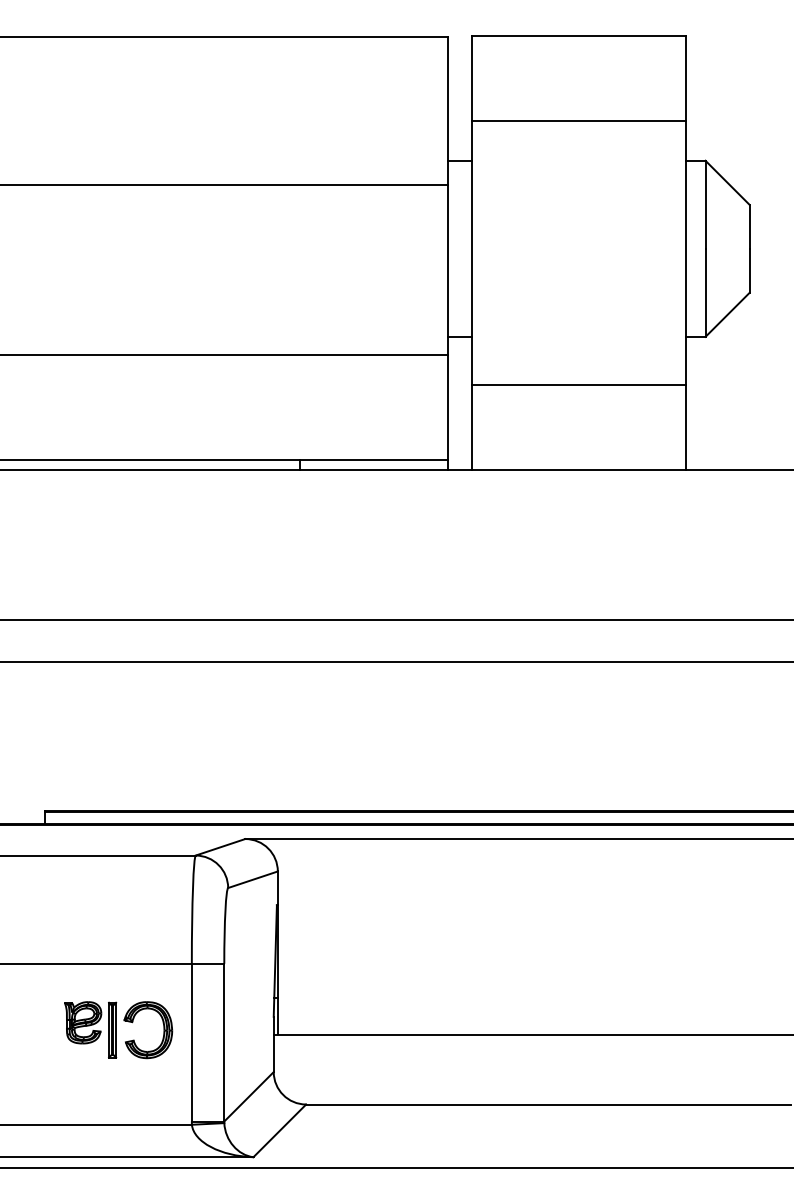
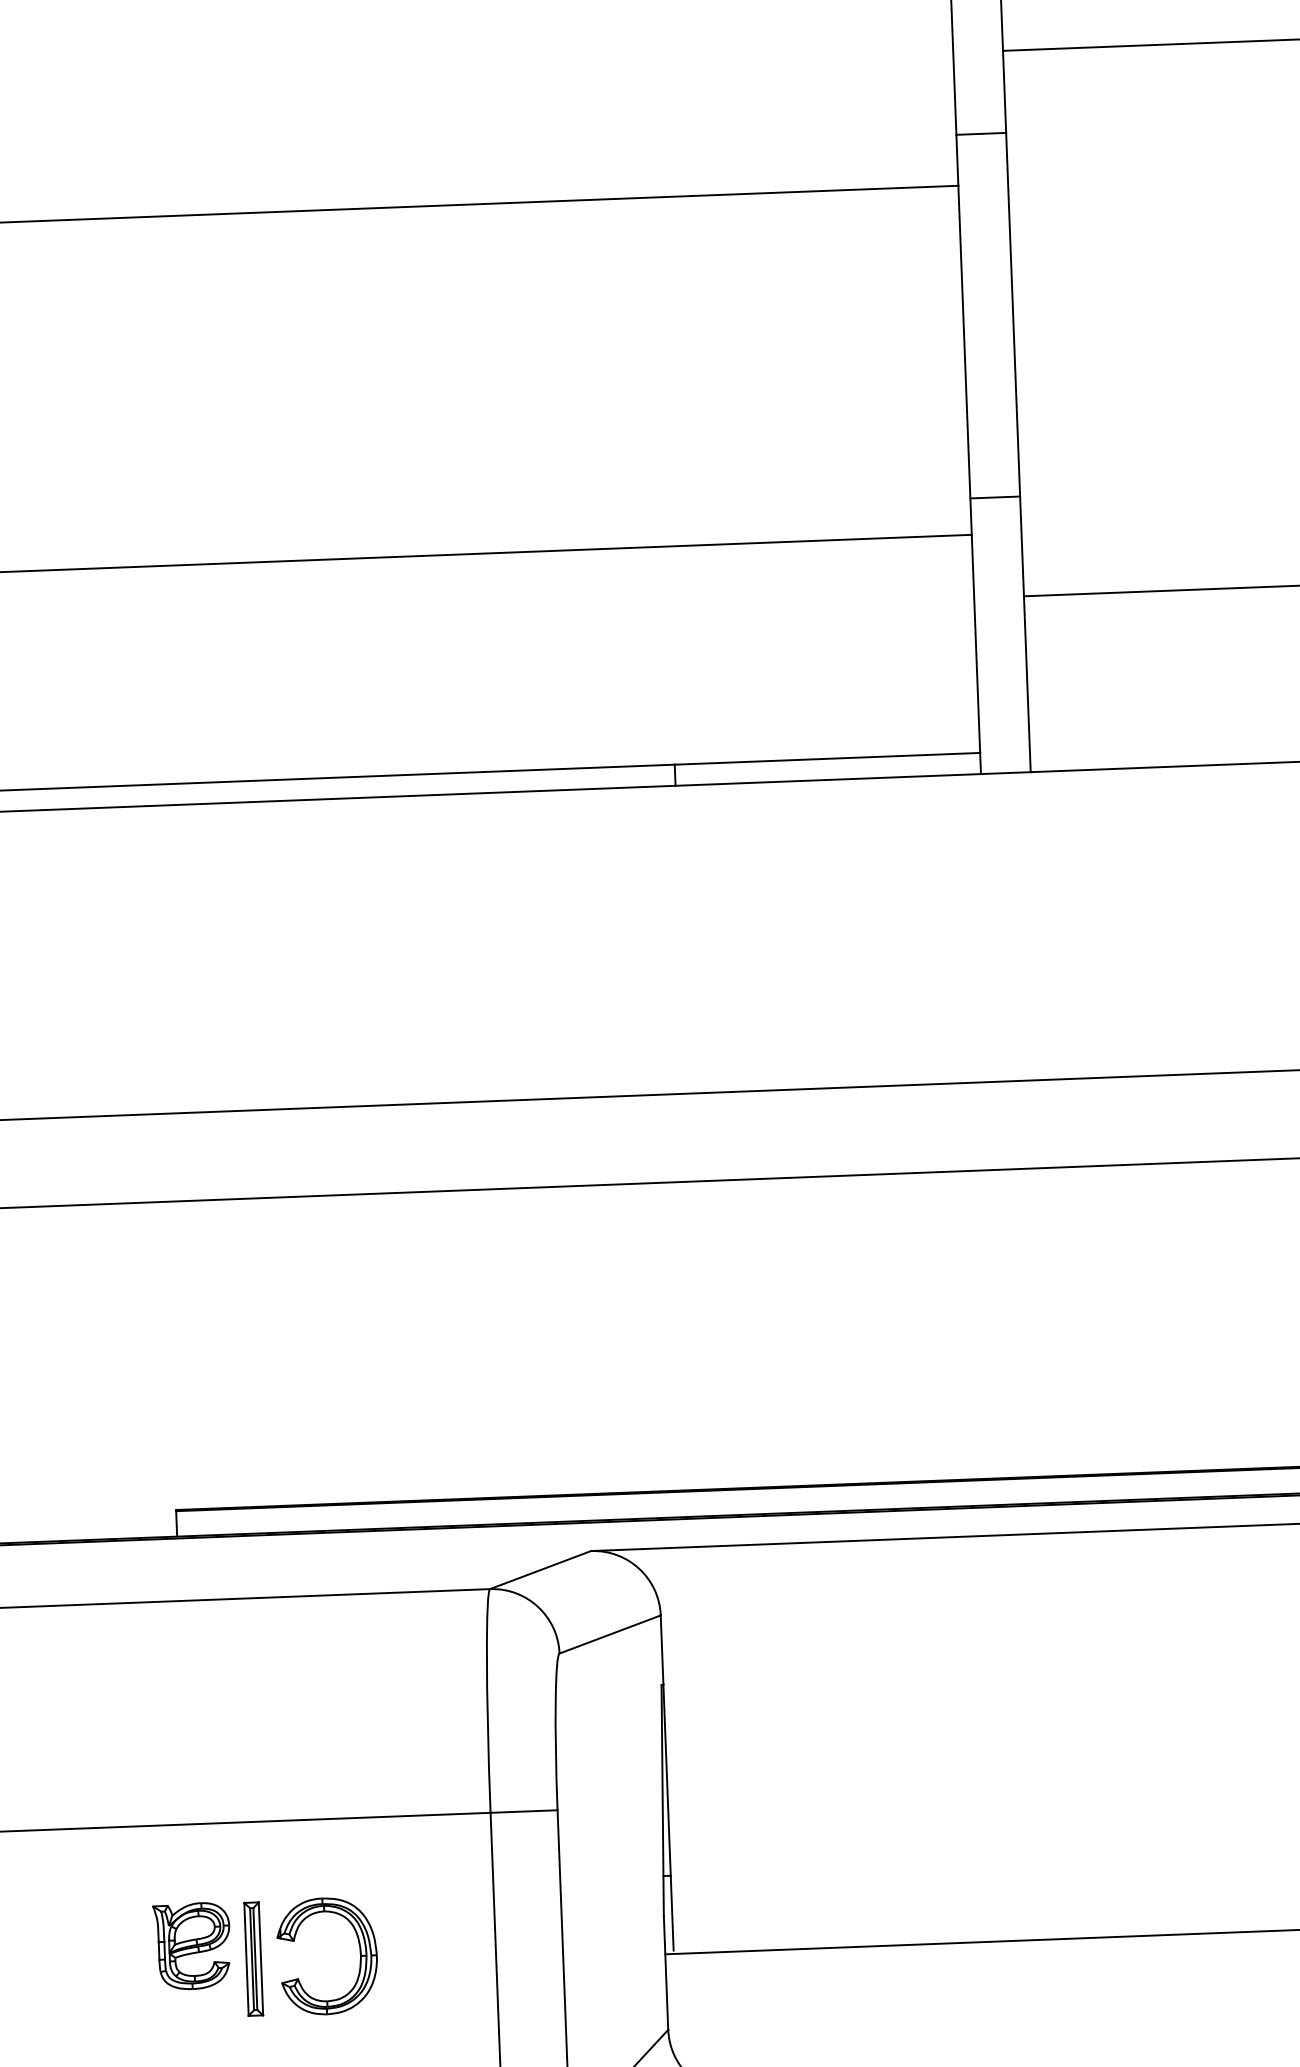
part: (118, 1030) -> (266, 1959), moved

